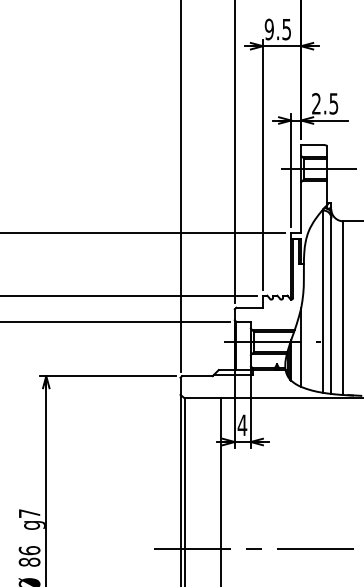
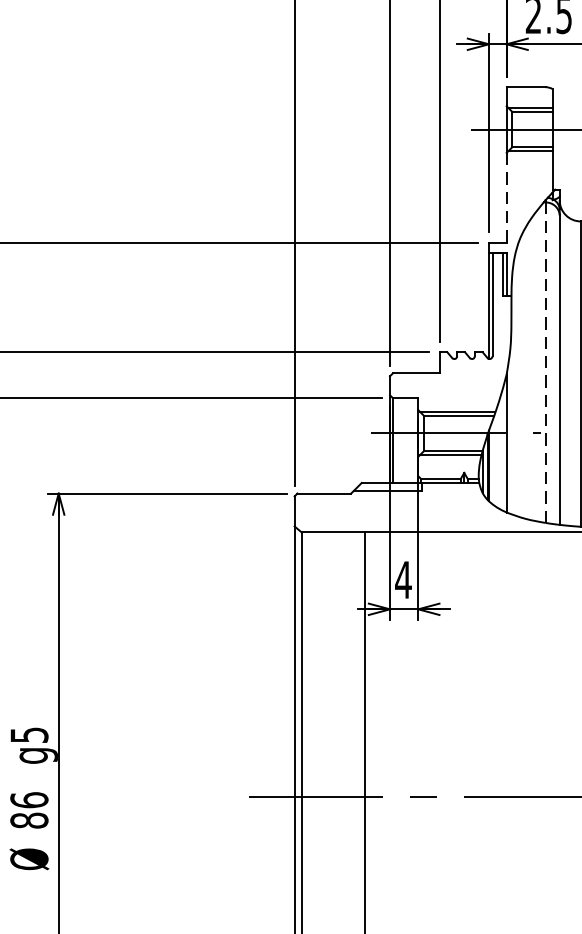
line: (301, 207) -> (507, 197), solid -> dashed
line: (323, 301) -> (545, 362), solid -> dashed
text: (29, 513) -> (29, 734), g7 -> g5

